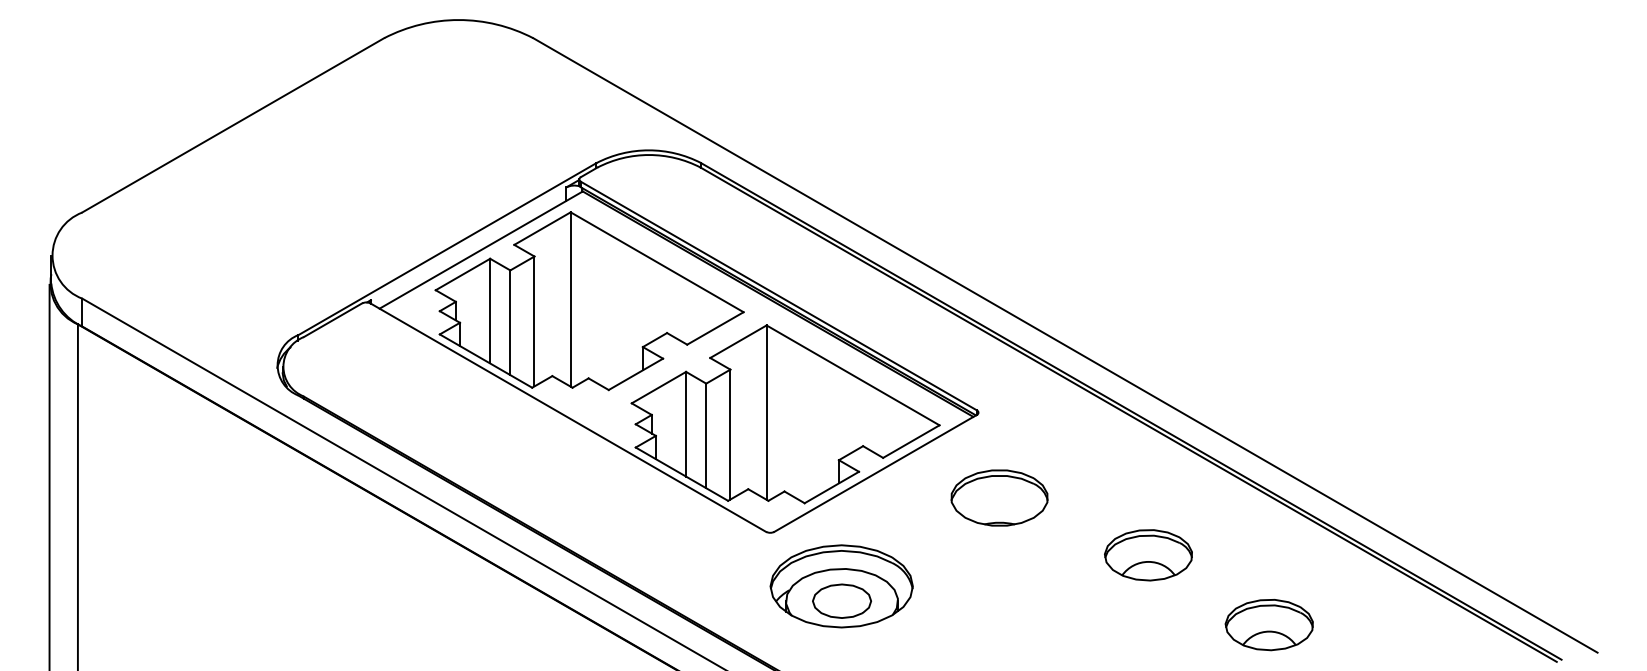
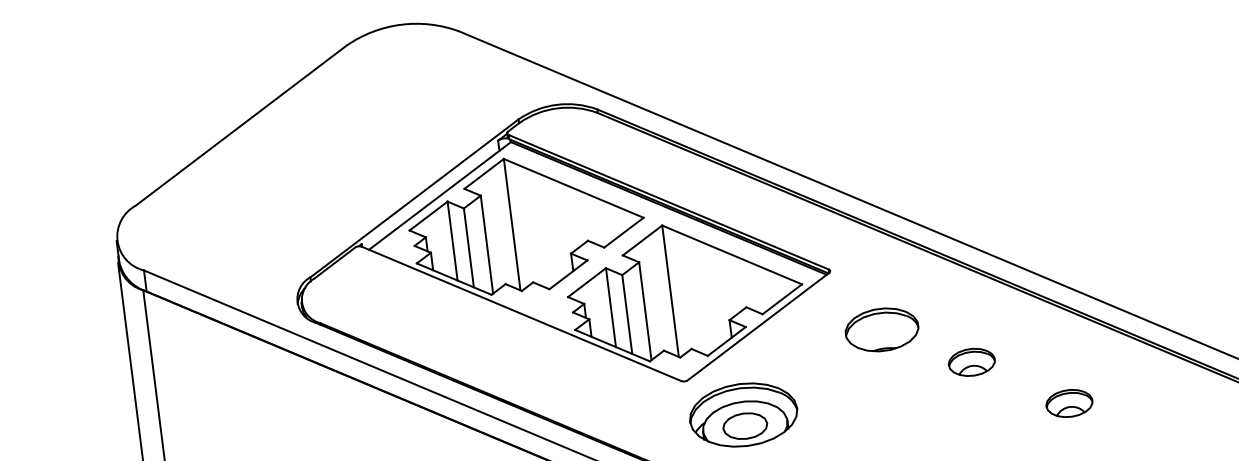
part: (999, 497) -> (881, 329), moved
part: (1148, 555) -> (971, 362), size x0.7
part: (1268, 625) -> (1068, 403), size x0.7

